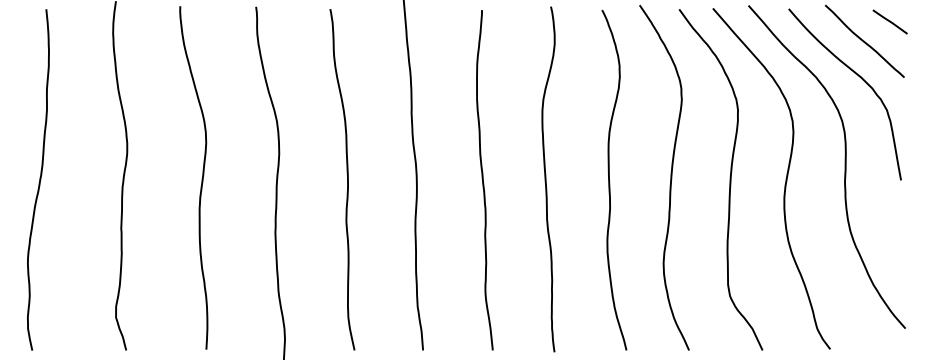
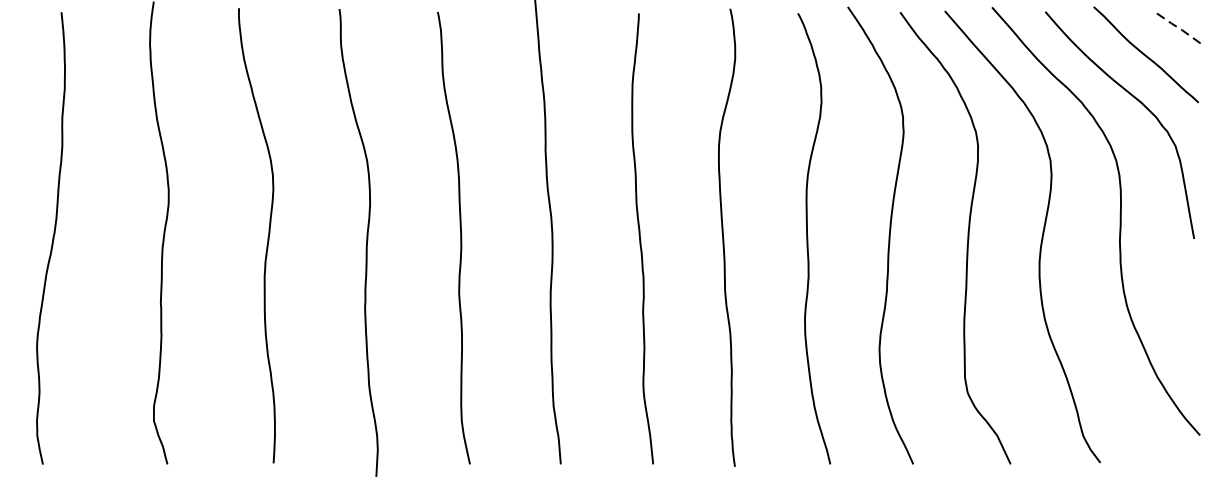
line: (890, 21) -> (1180, 28), solid -> dashed

